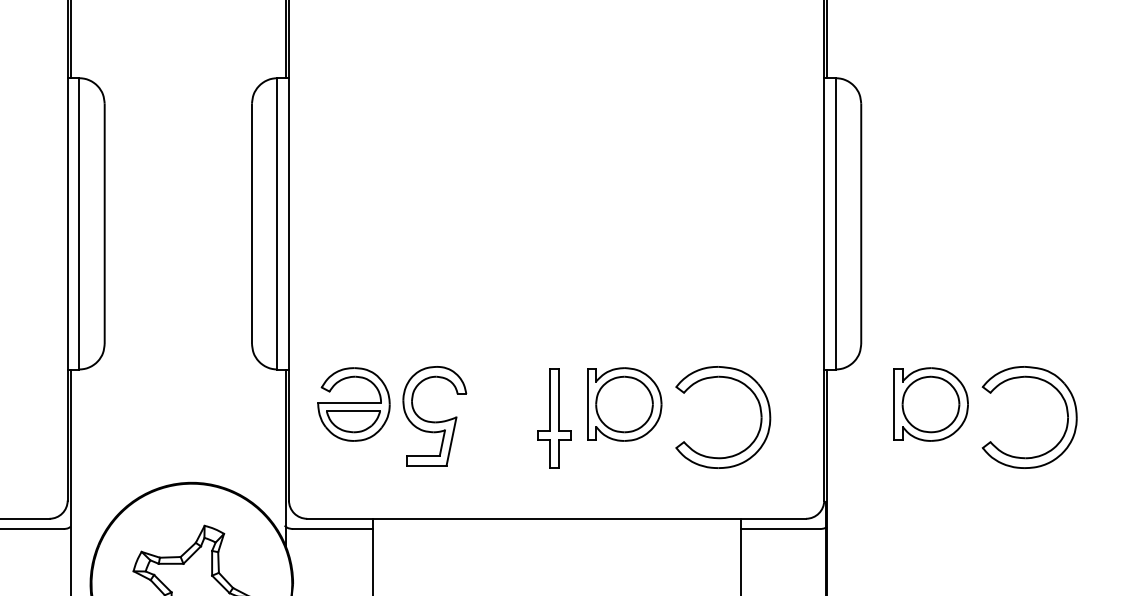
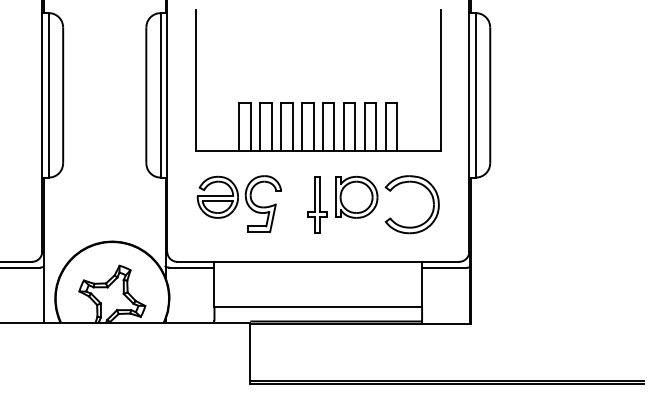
part: (549, 236) -> (314, 102), added
part: (969, 410) -> (551, 200), removed
part: (392, 415) -> (239, 203), moved

